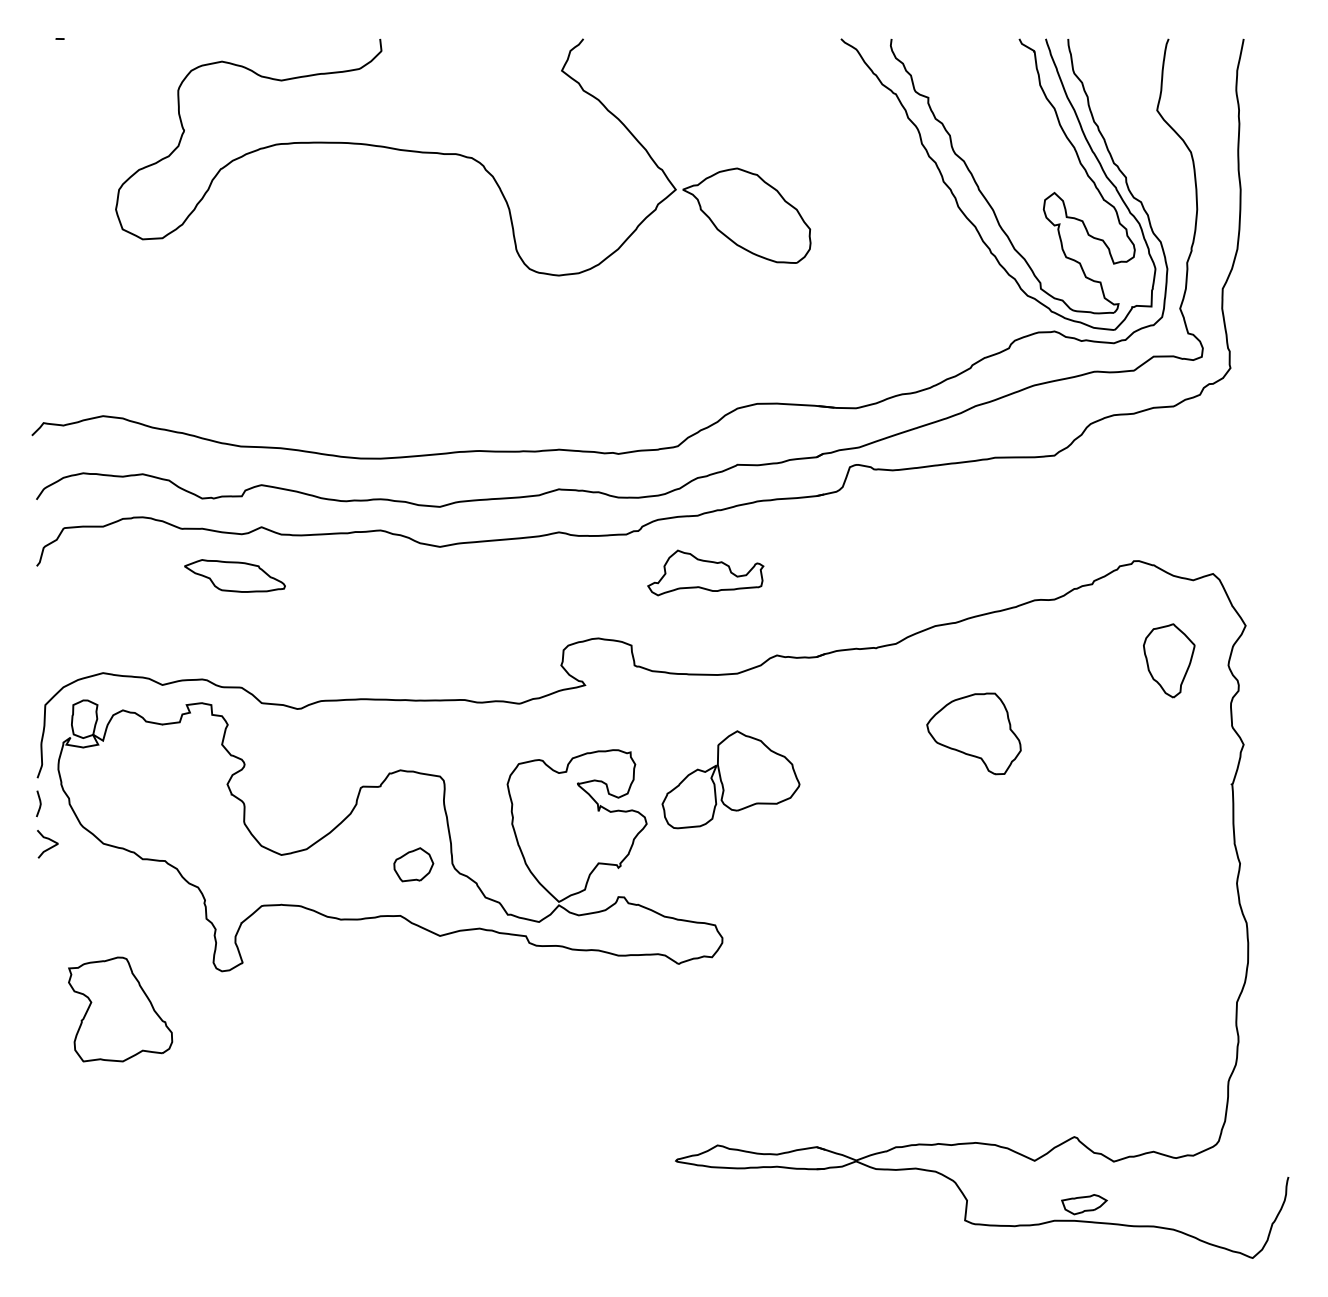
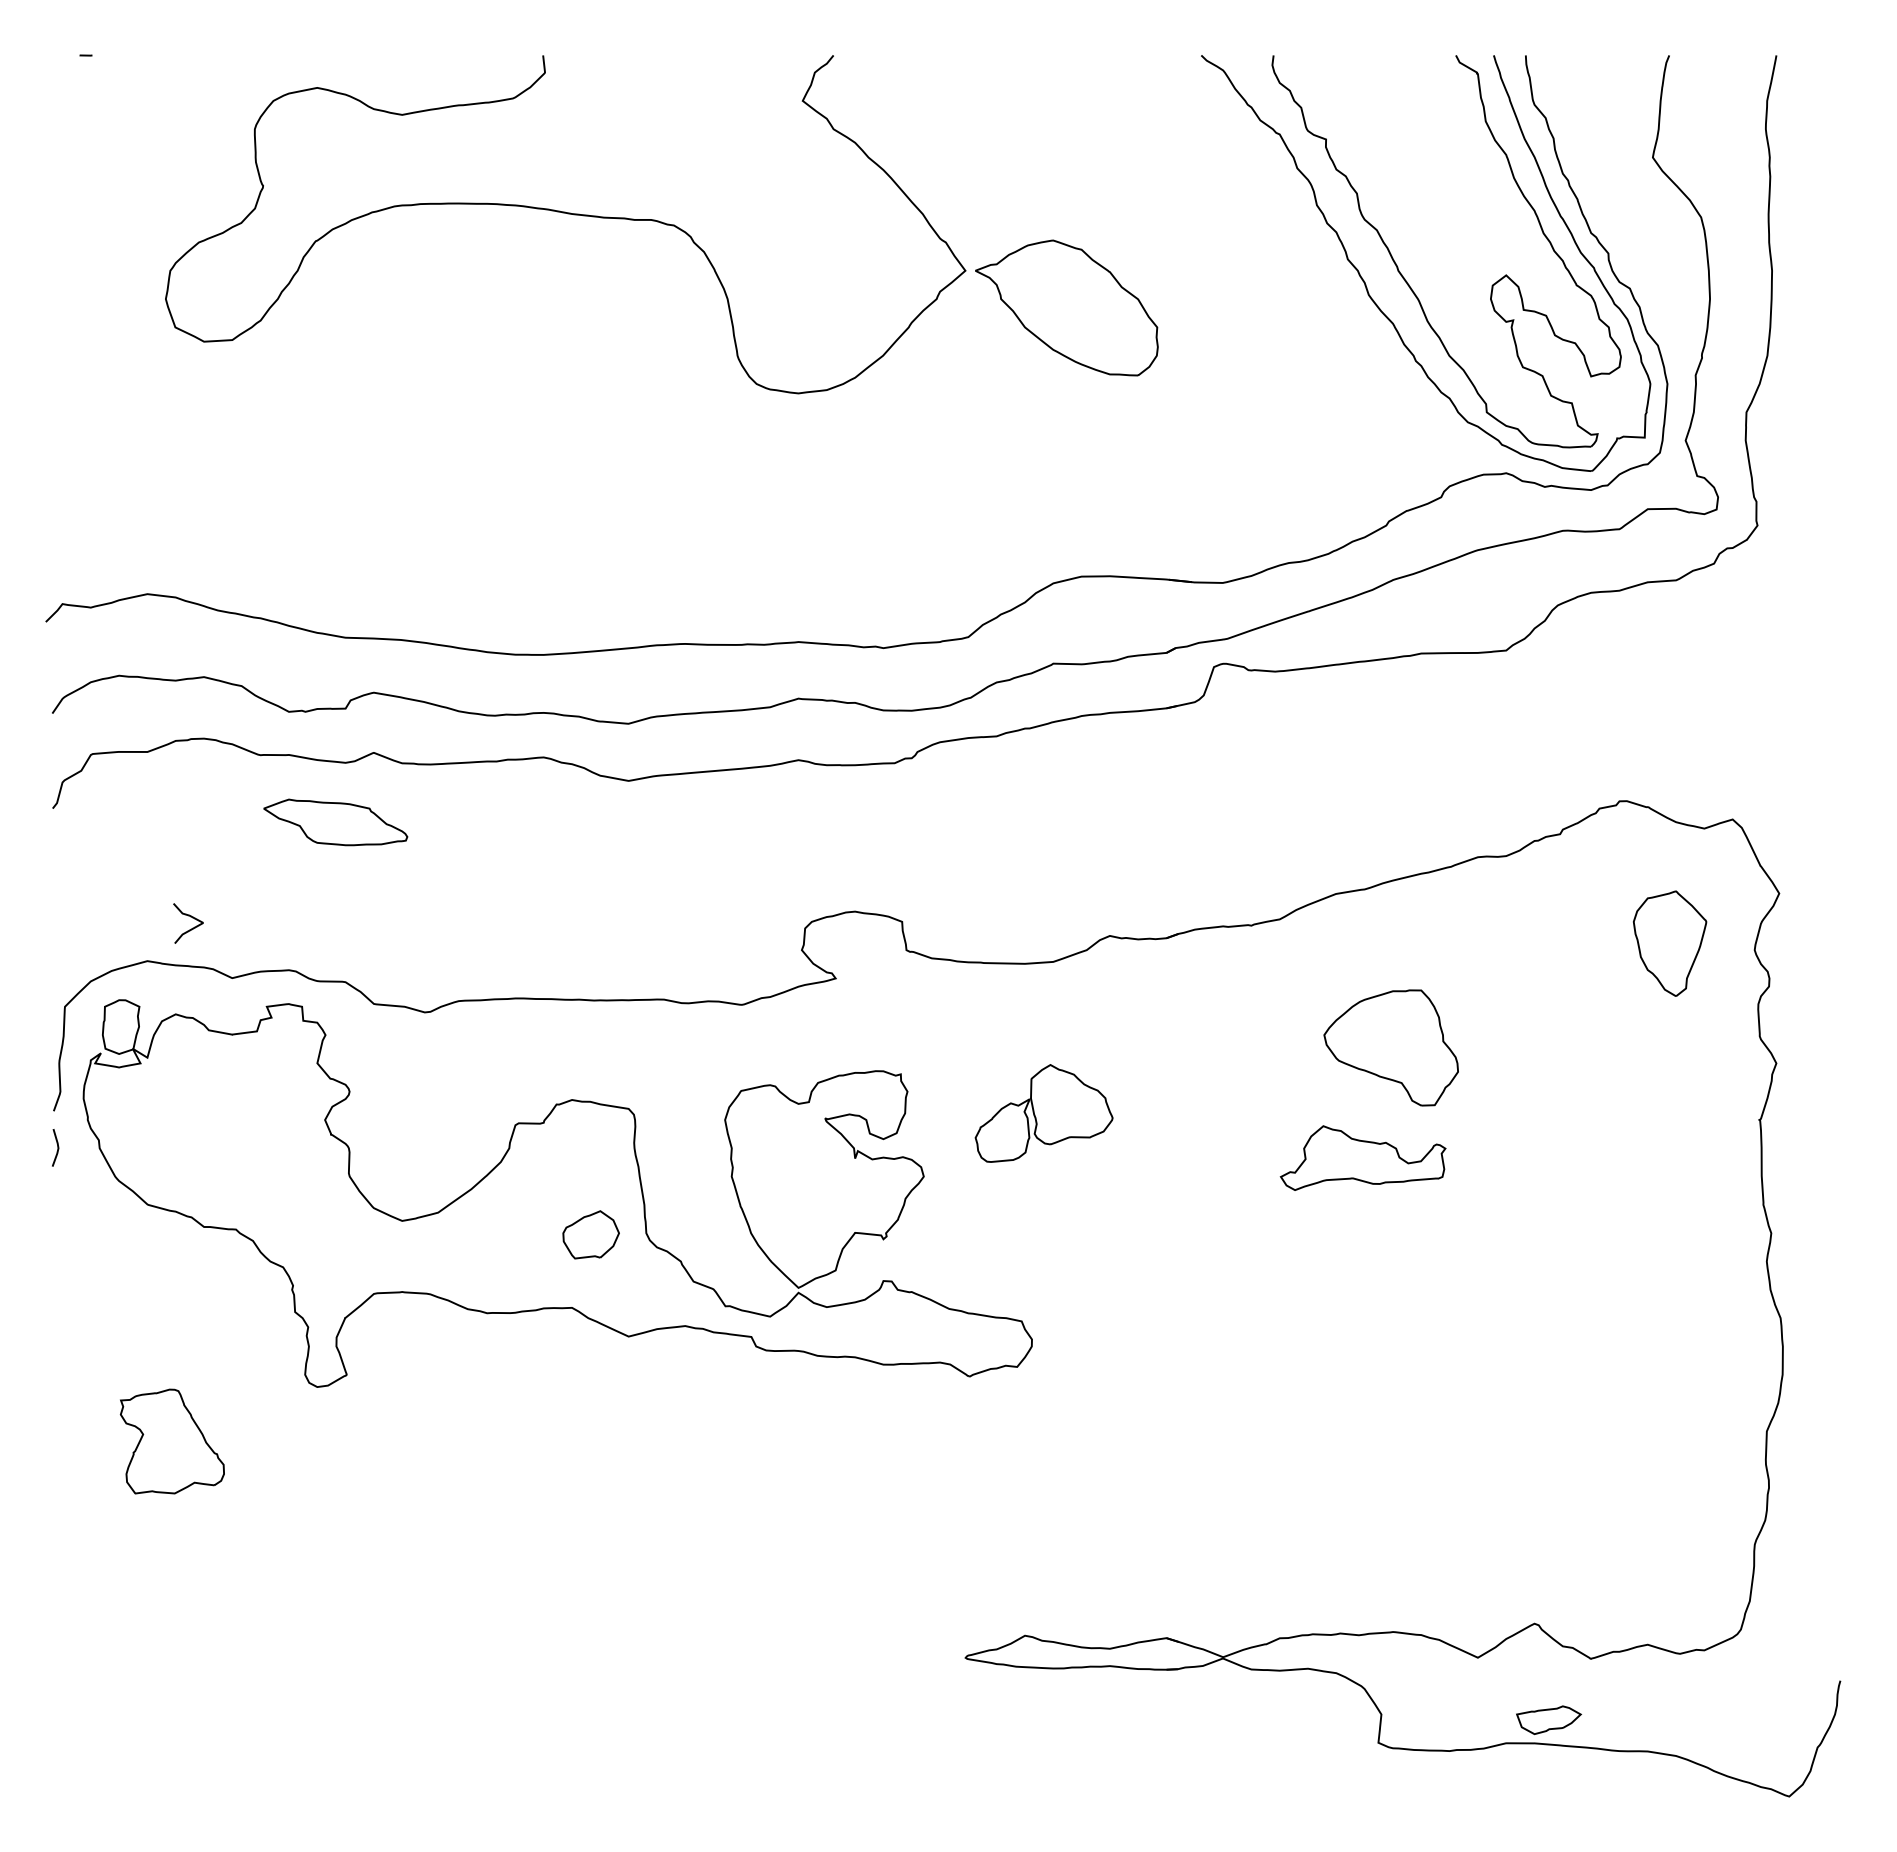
part: (705, 572) -> (1362, 1157), moved
part: (730, 779) -> (1043, 1113), size x0.7
curve: (50, 847) -> (192, 927), moved
part: (120, 1009) -> (172, 1441), size x0.7

